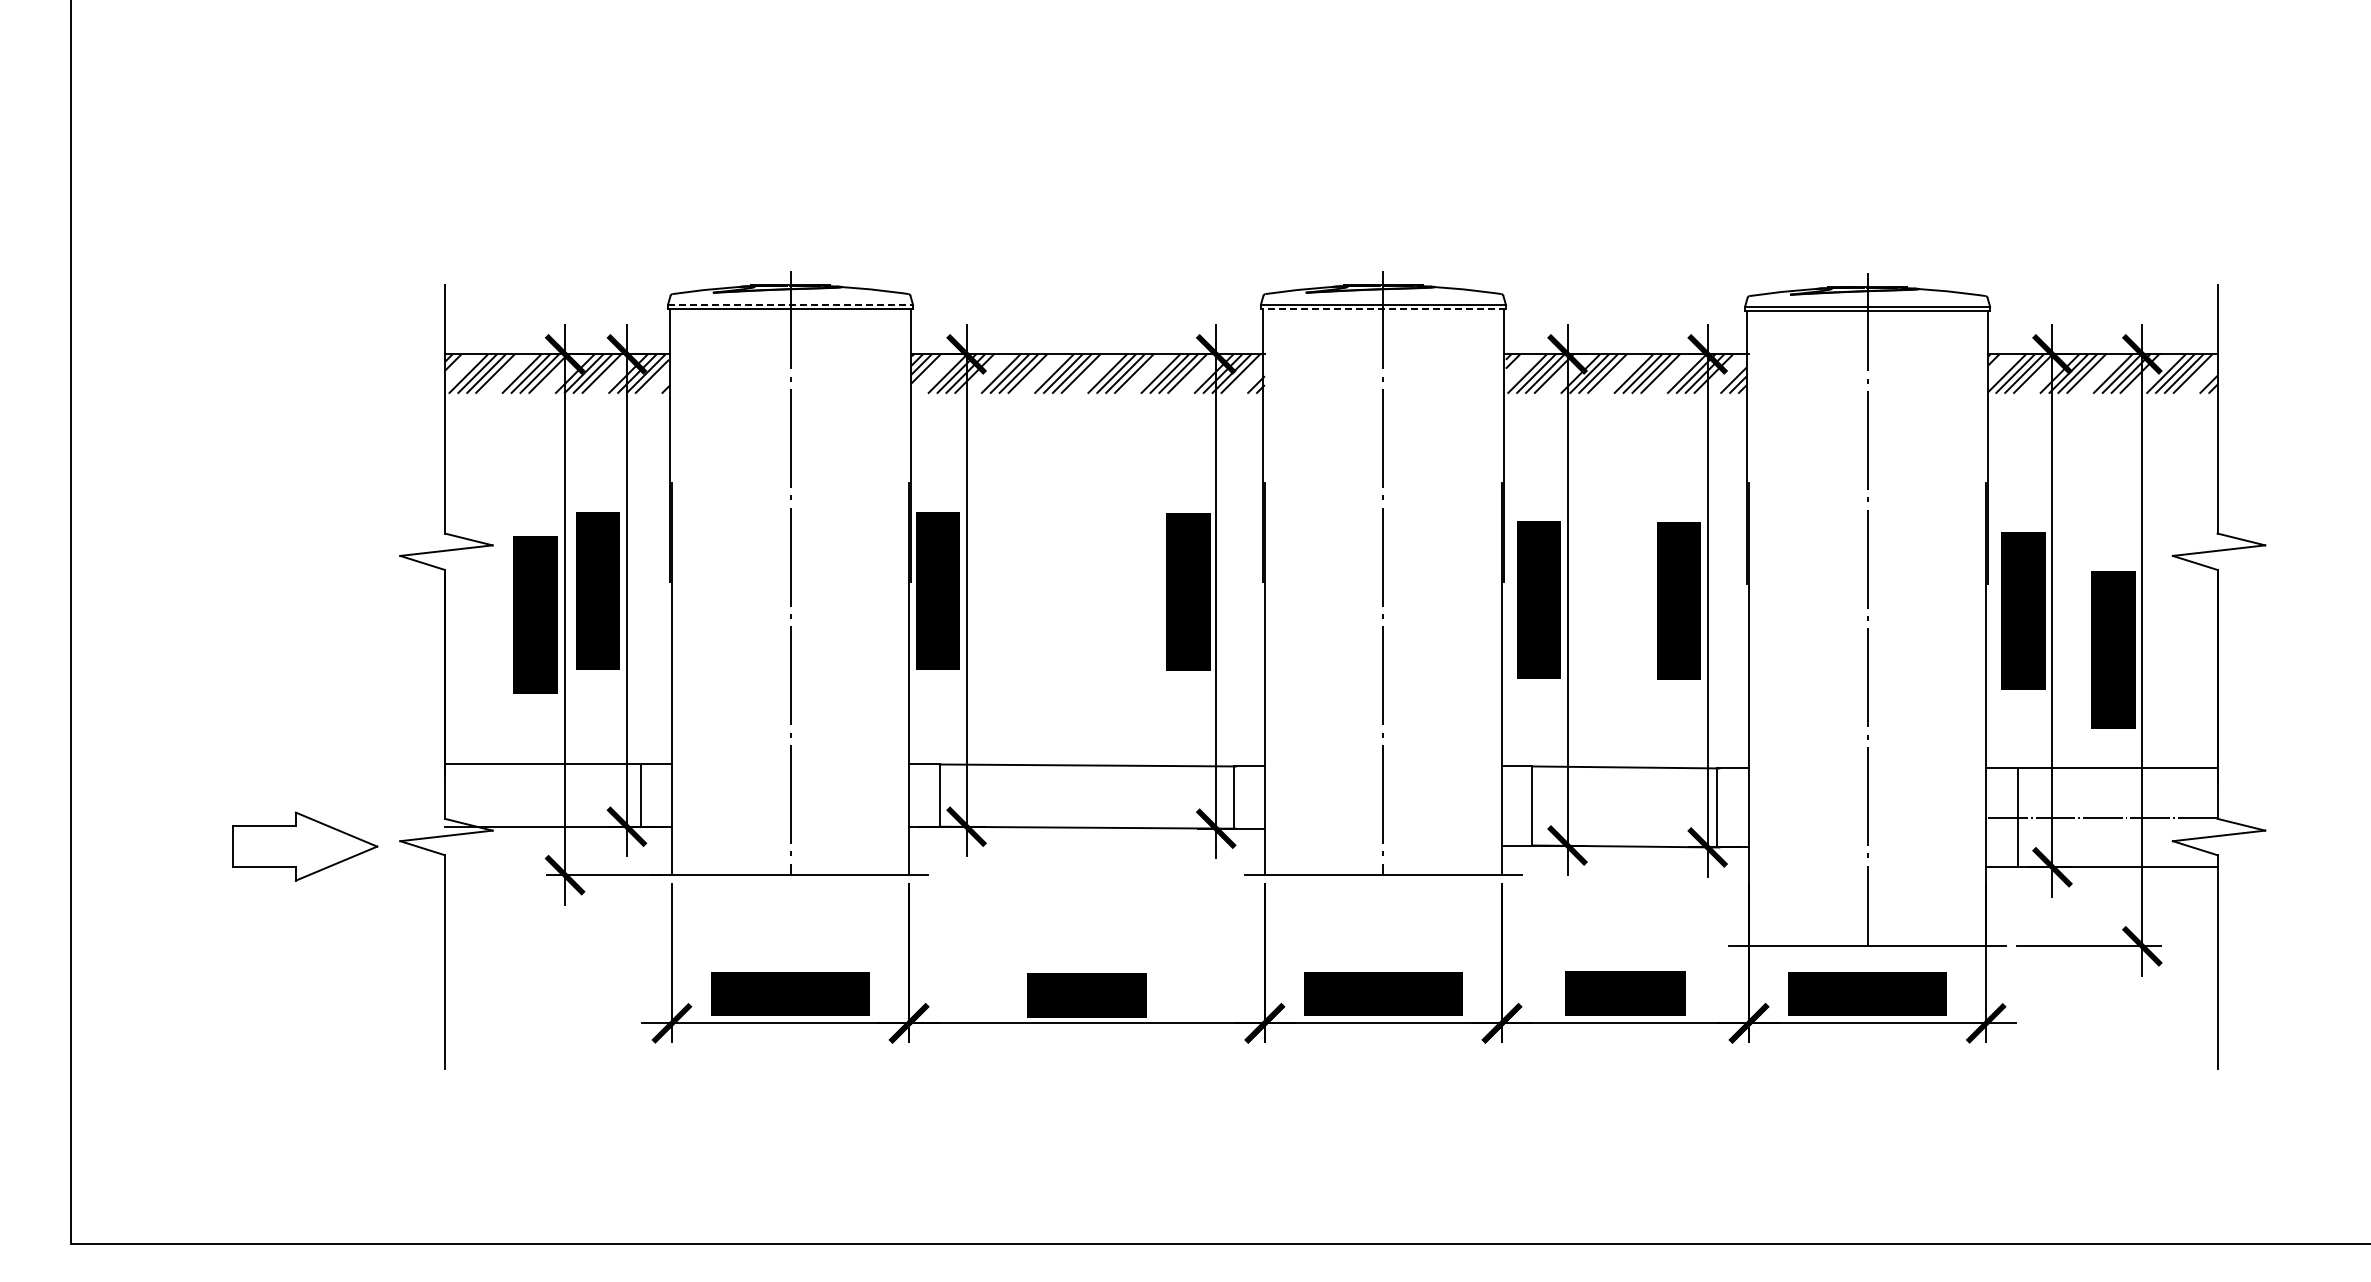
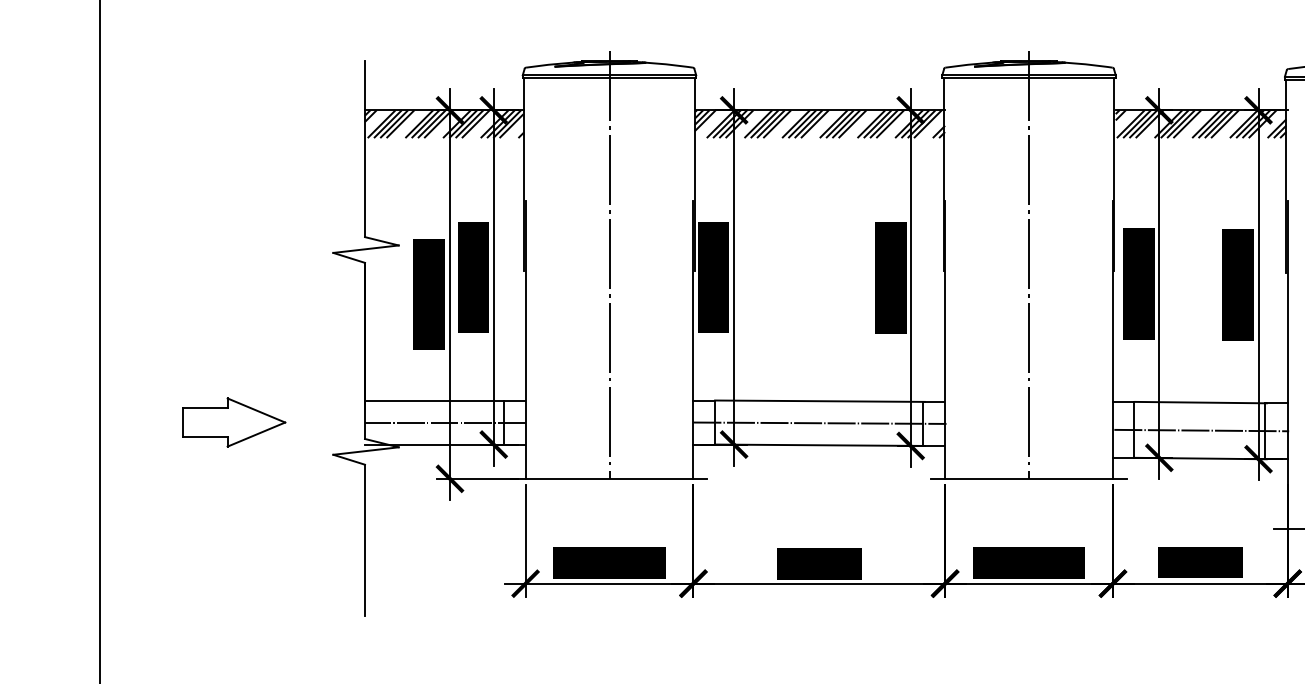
line: (790, 304) -> (609, 75), dashed -> solid
line: (1383, 309) -> (1029, 78), dashed -> solid
line: (558, 795) -> (445, 422), added
line: (1087, 796) -> (819, 423), added
line: (1627, 806) -> (1201, 430), added
part: (305, 846) -> (234, 422), moved

